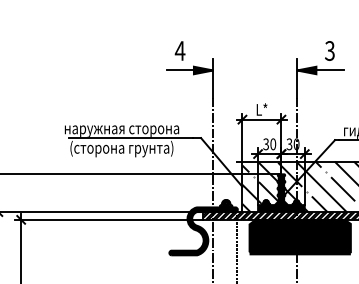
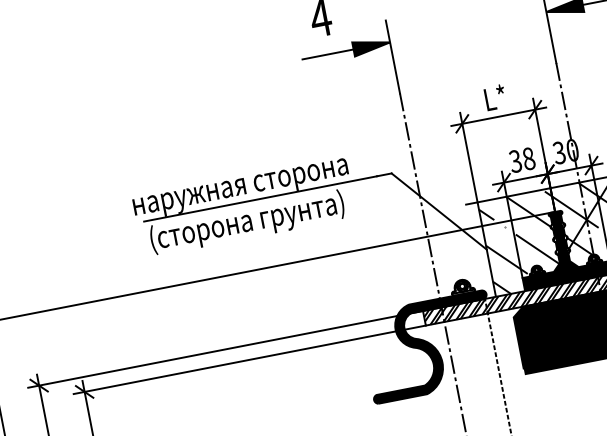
text: (273, 144) -> (529, 159), 30 -> 38

